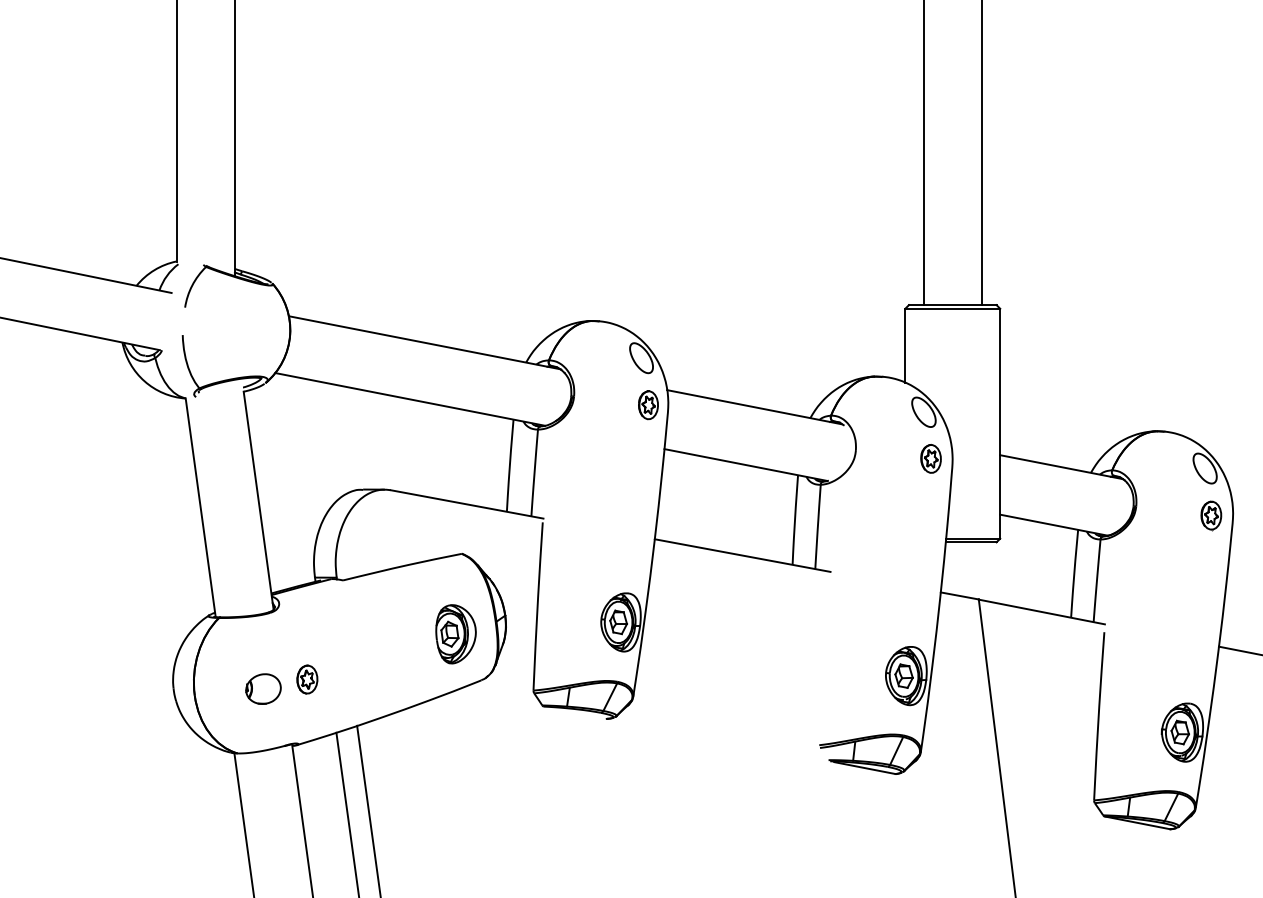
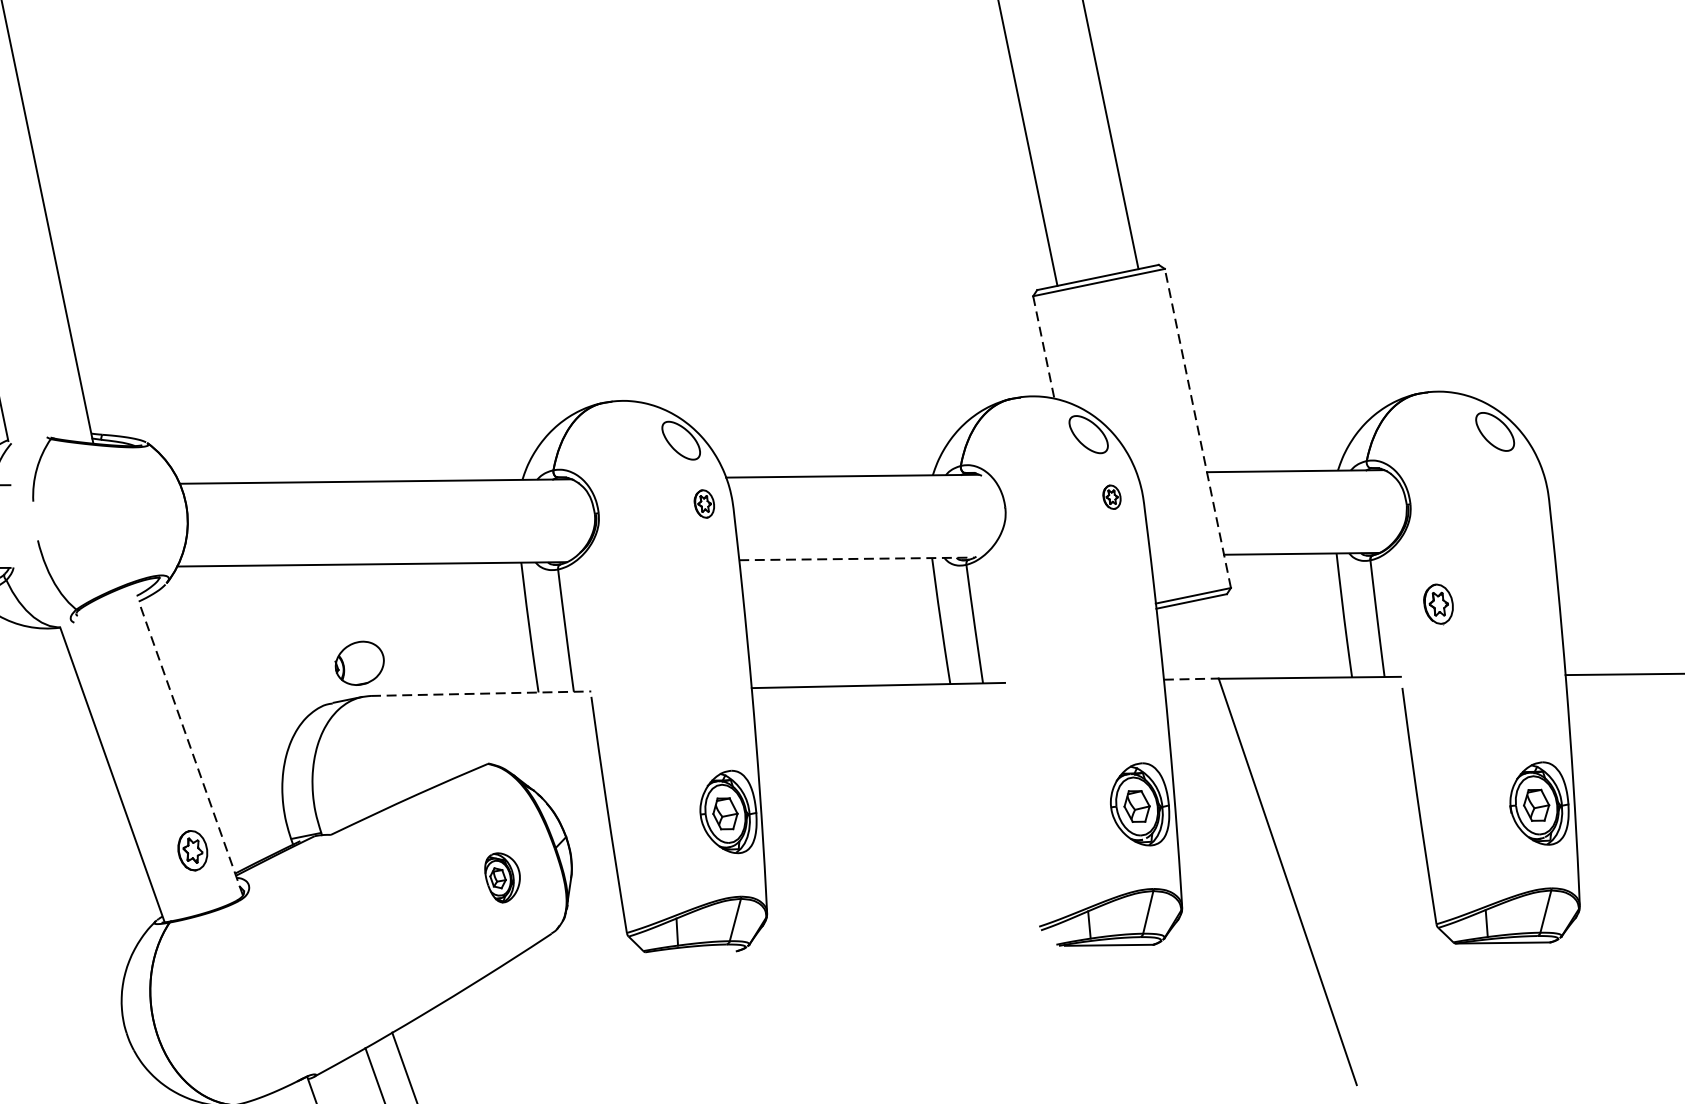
line: (905, 345) -> (1043, 347), solid -> dashed
part: (648, 405) -> (704, 504), size x0.7
line: (1000, 423) -> (1198, 428), solid -> dashed
part: (930, 458) -> (1111, 496), size x0.6
line: (745, 465) -> (856, 559), solid -> dashed
line: (258, 500) -> (190, 748), solid -> dashed
line: (467, 504) -> (481, 693), solid -> dashed
part: (1211, 515) -> (1438, 604), moved
line: (960, 596) -> (1192, 679), solid -> dashed
part: (455, 634) -> (502, 877), size x0.6
part: (307, 679) -> (192, 850), moved
part: (263, 688) -> (359, 662), moved

